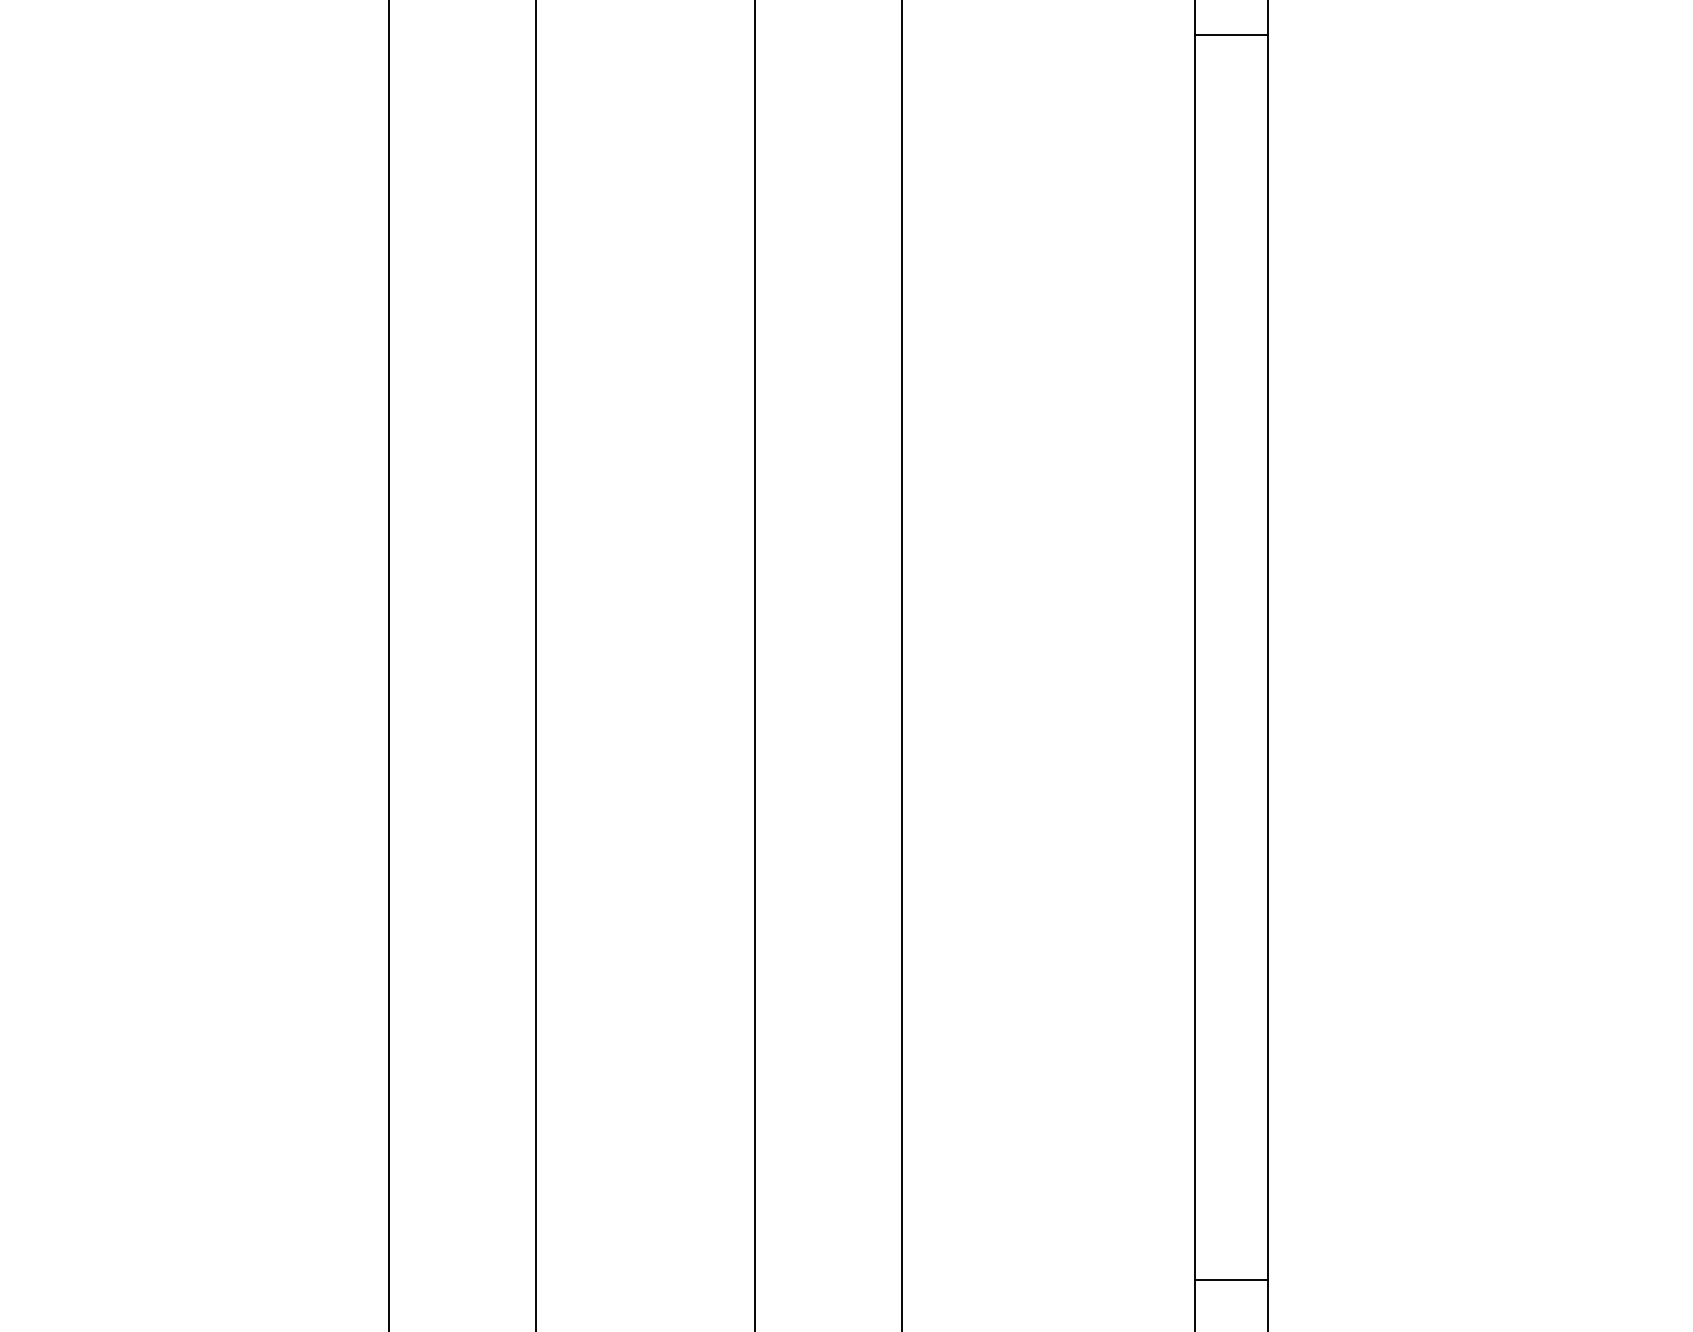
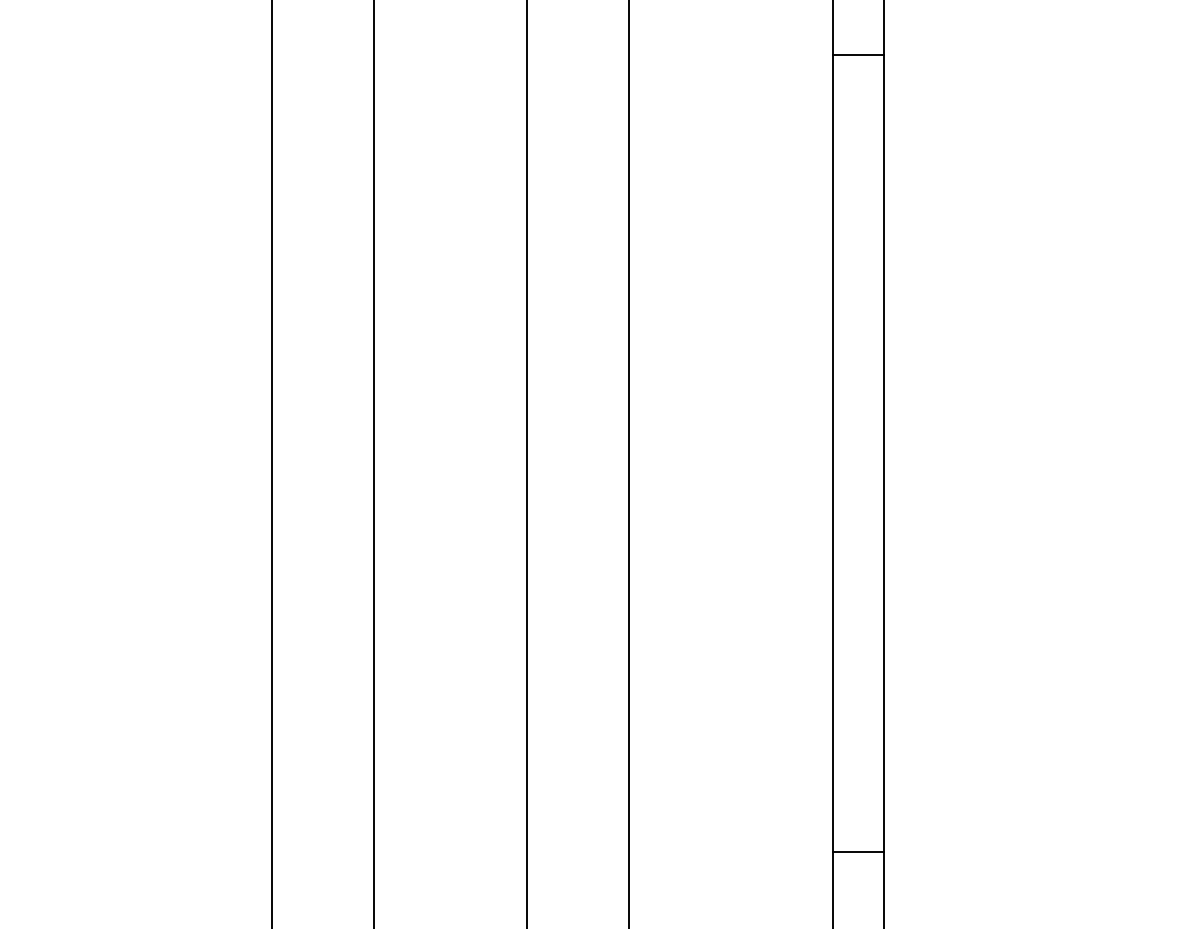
line: (1230, 35) -> (858, 55), moved
line: (1230, 1279) -> (858, 852), moved

